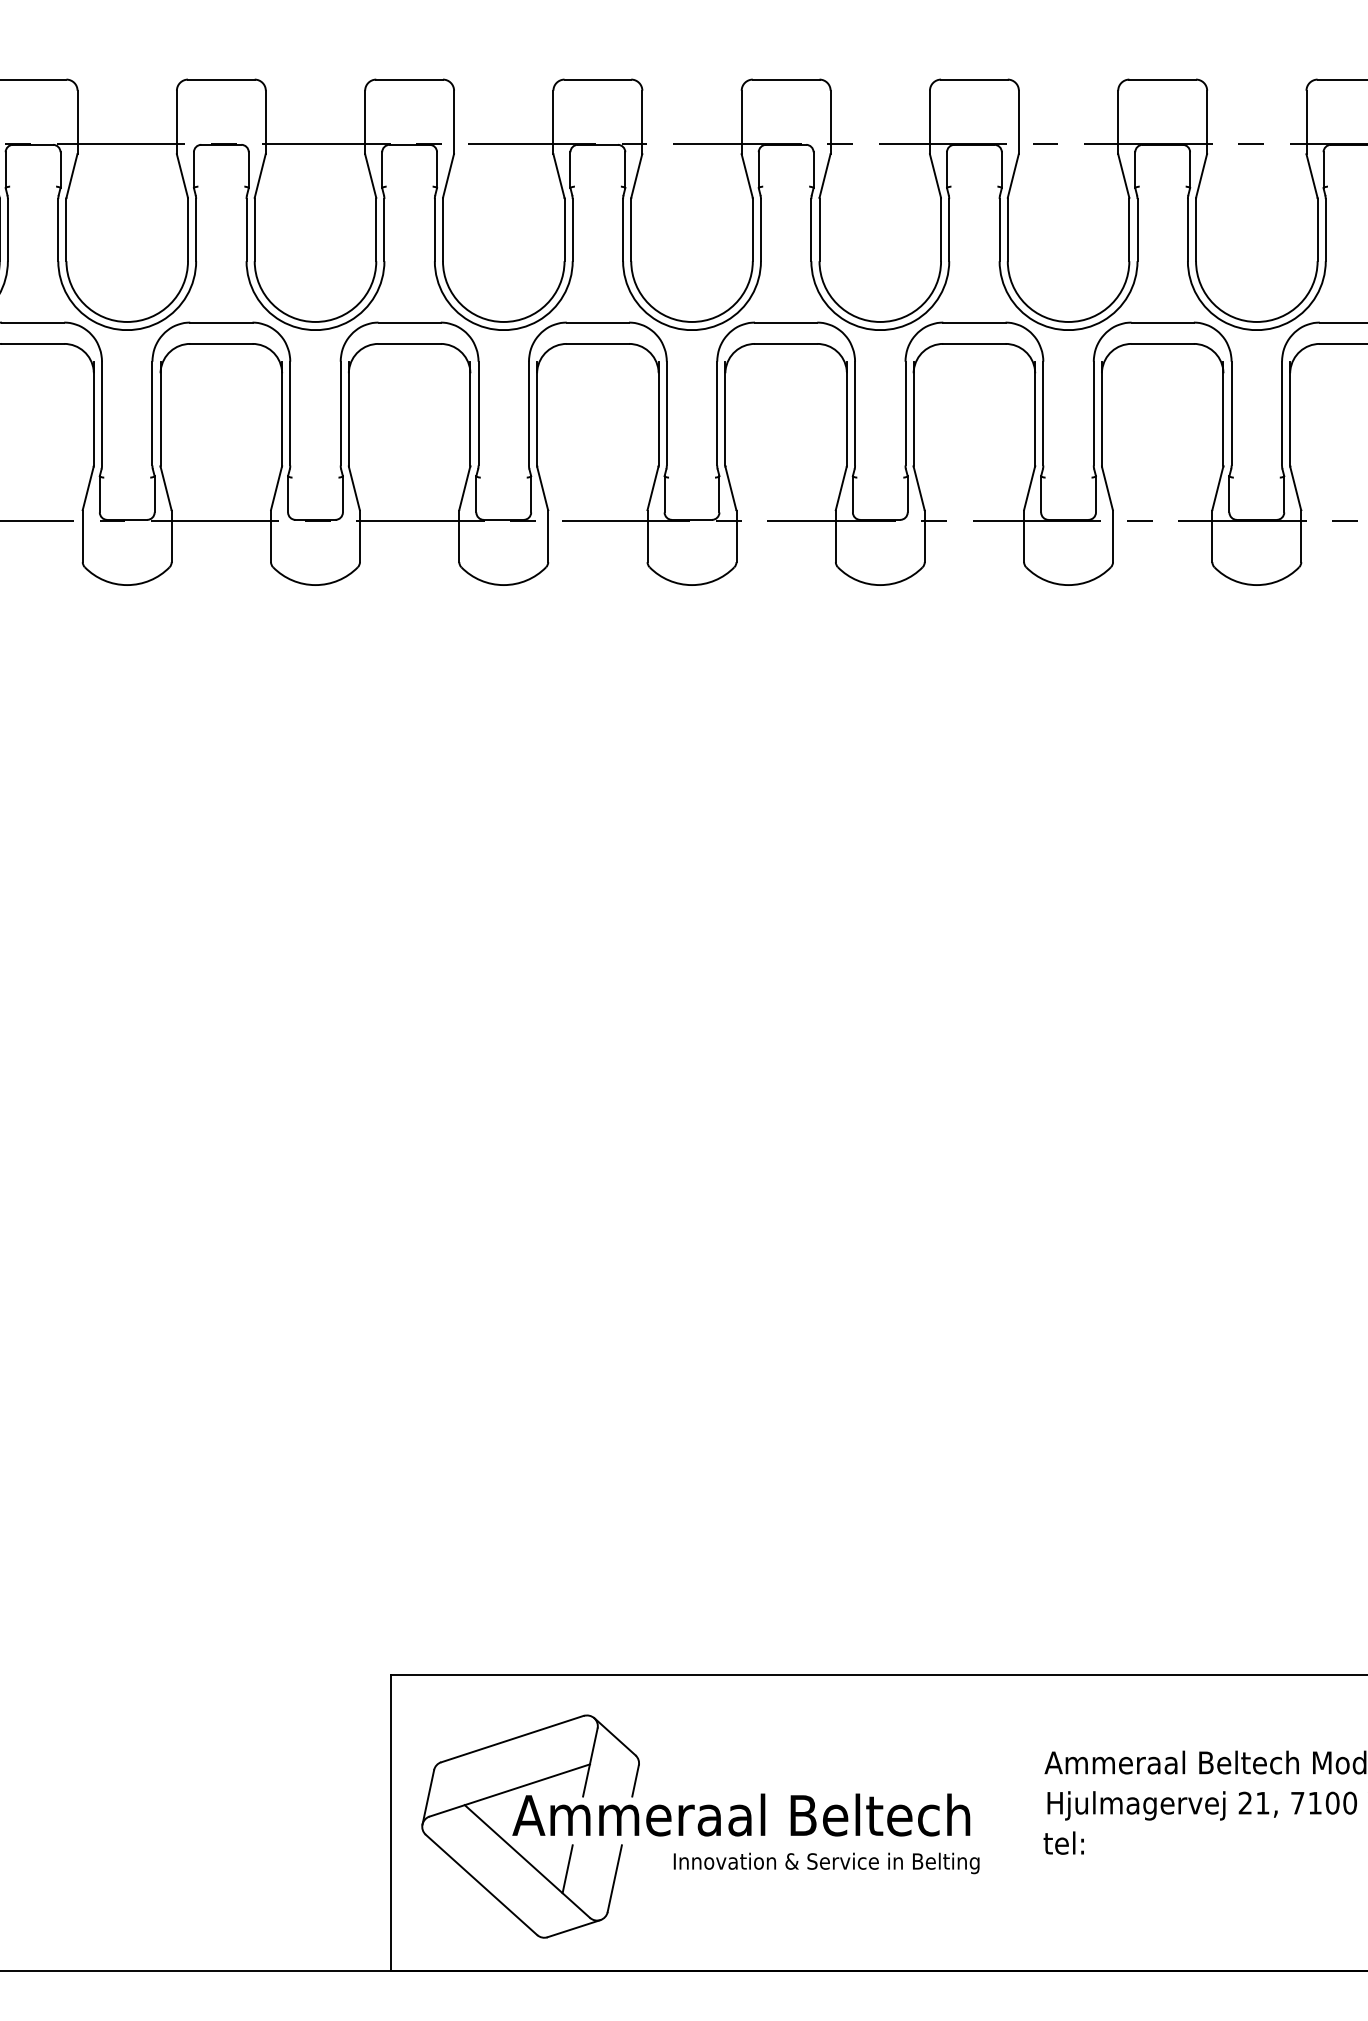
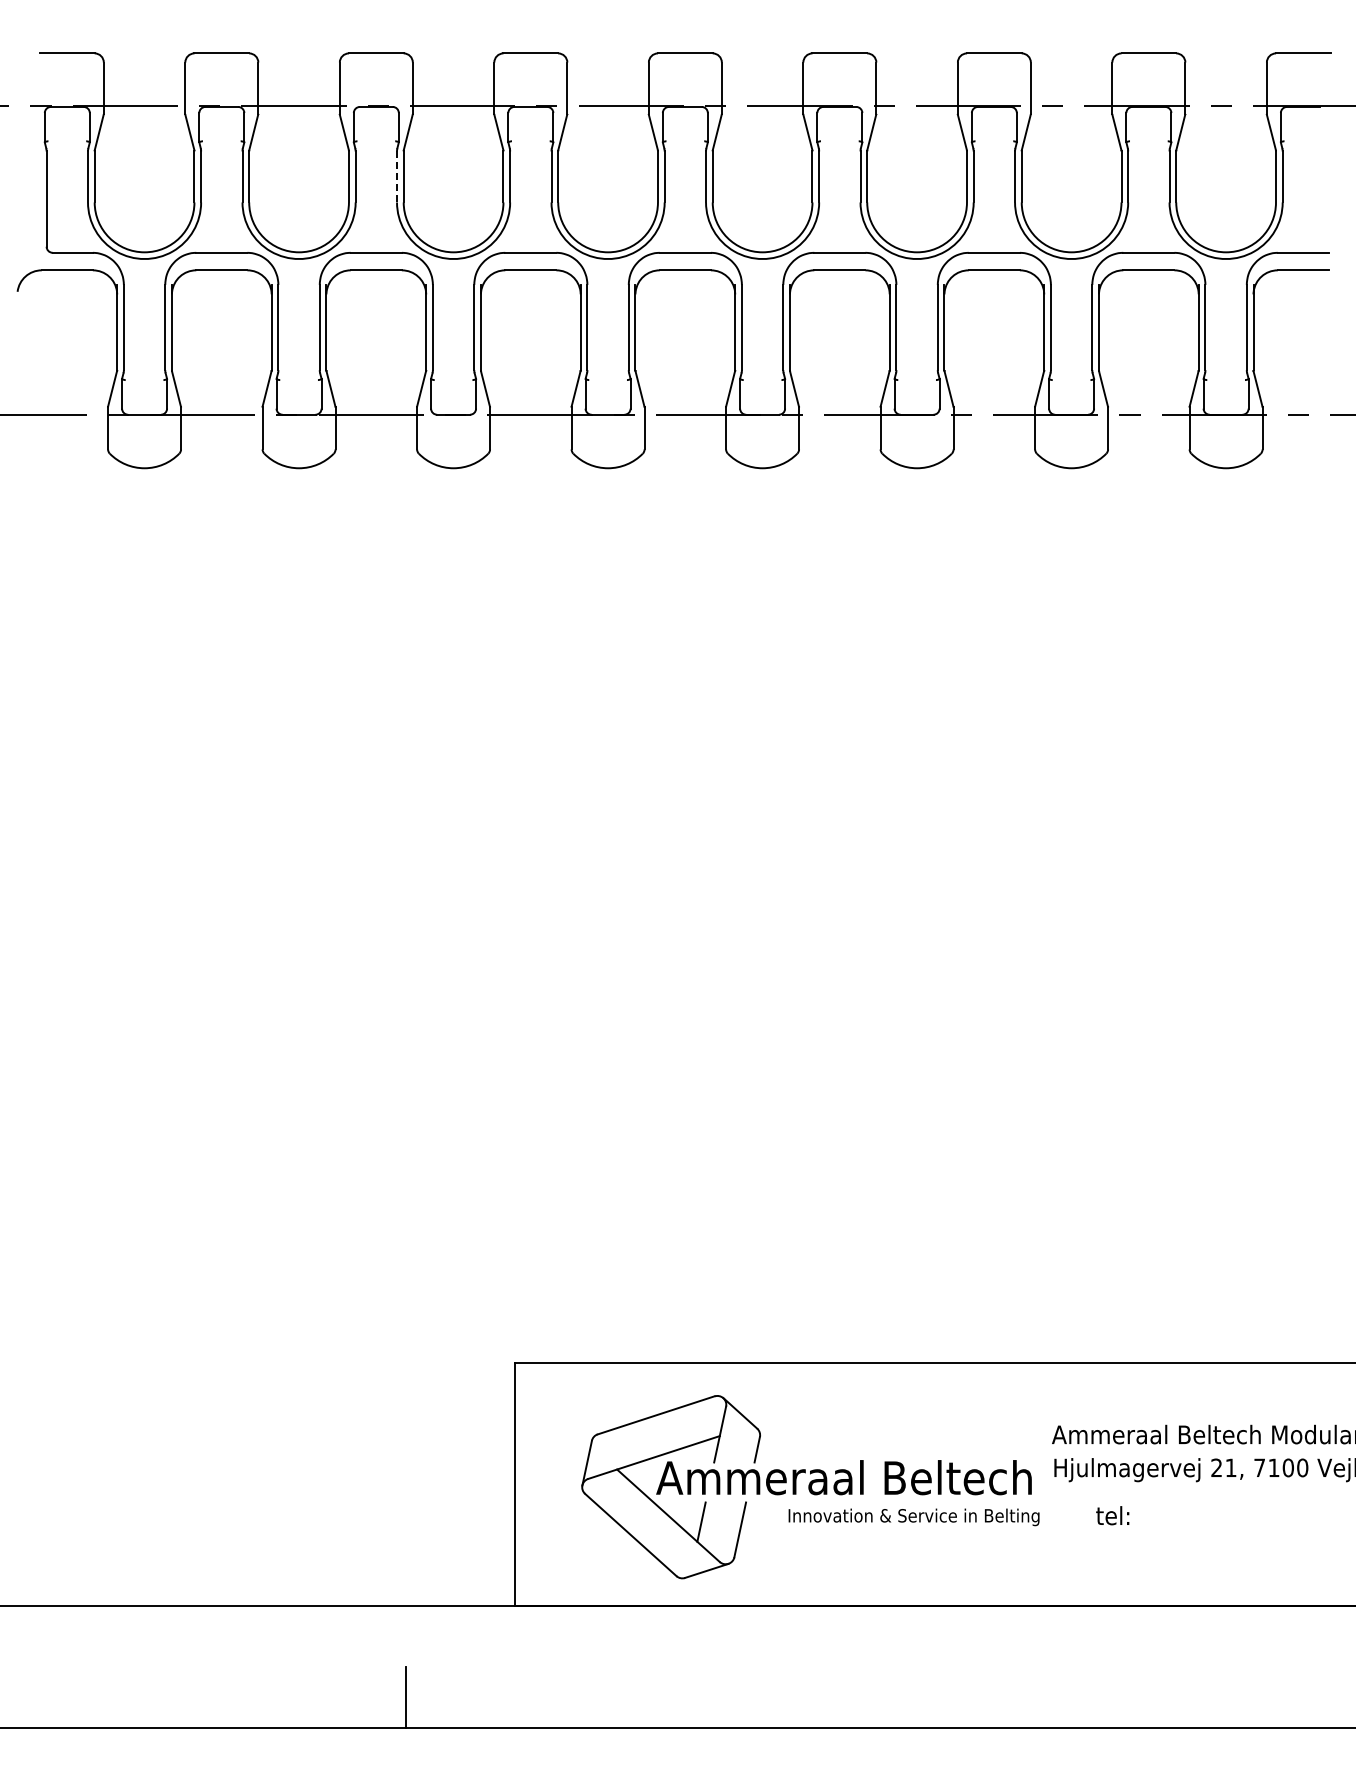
line: (247, 230) -> (397, 177), solid -> dashed
part: (700, 1827) -> (810, 1487), moved
text: (1063, 1842) -> (1112, 1515), moved

